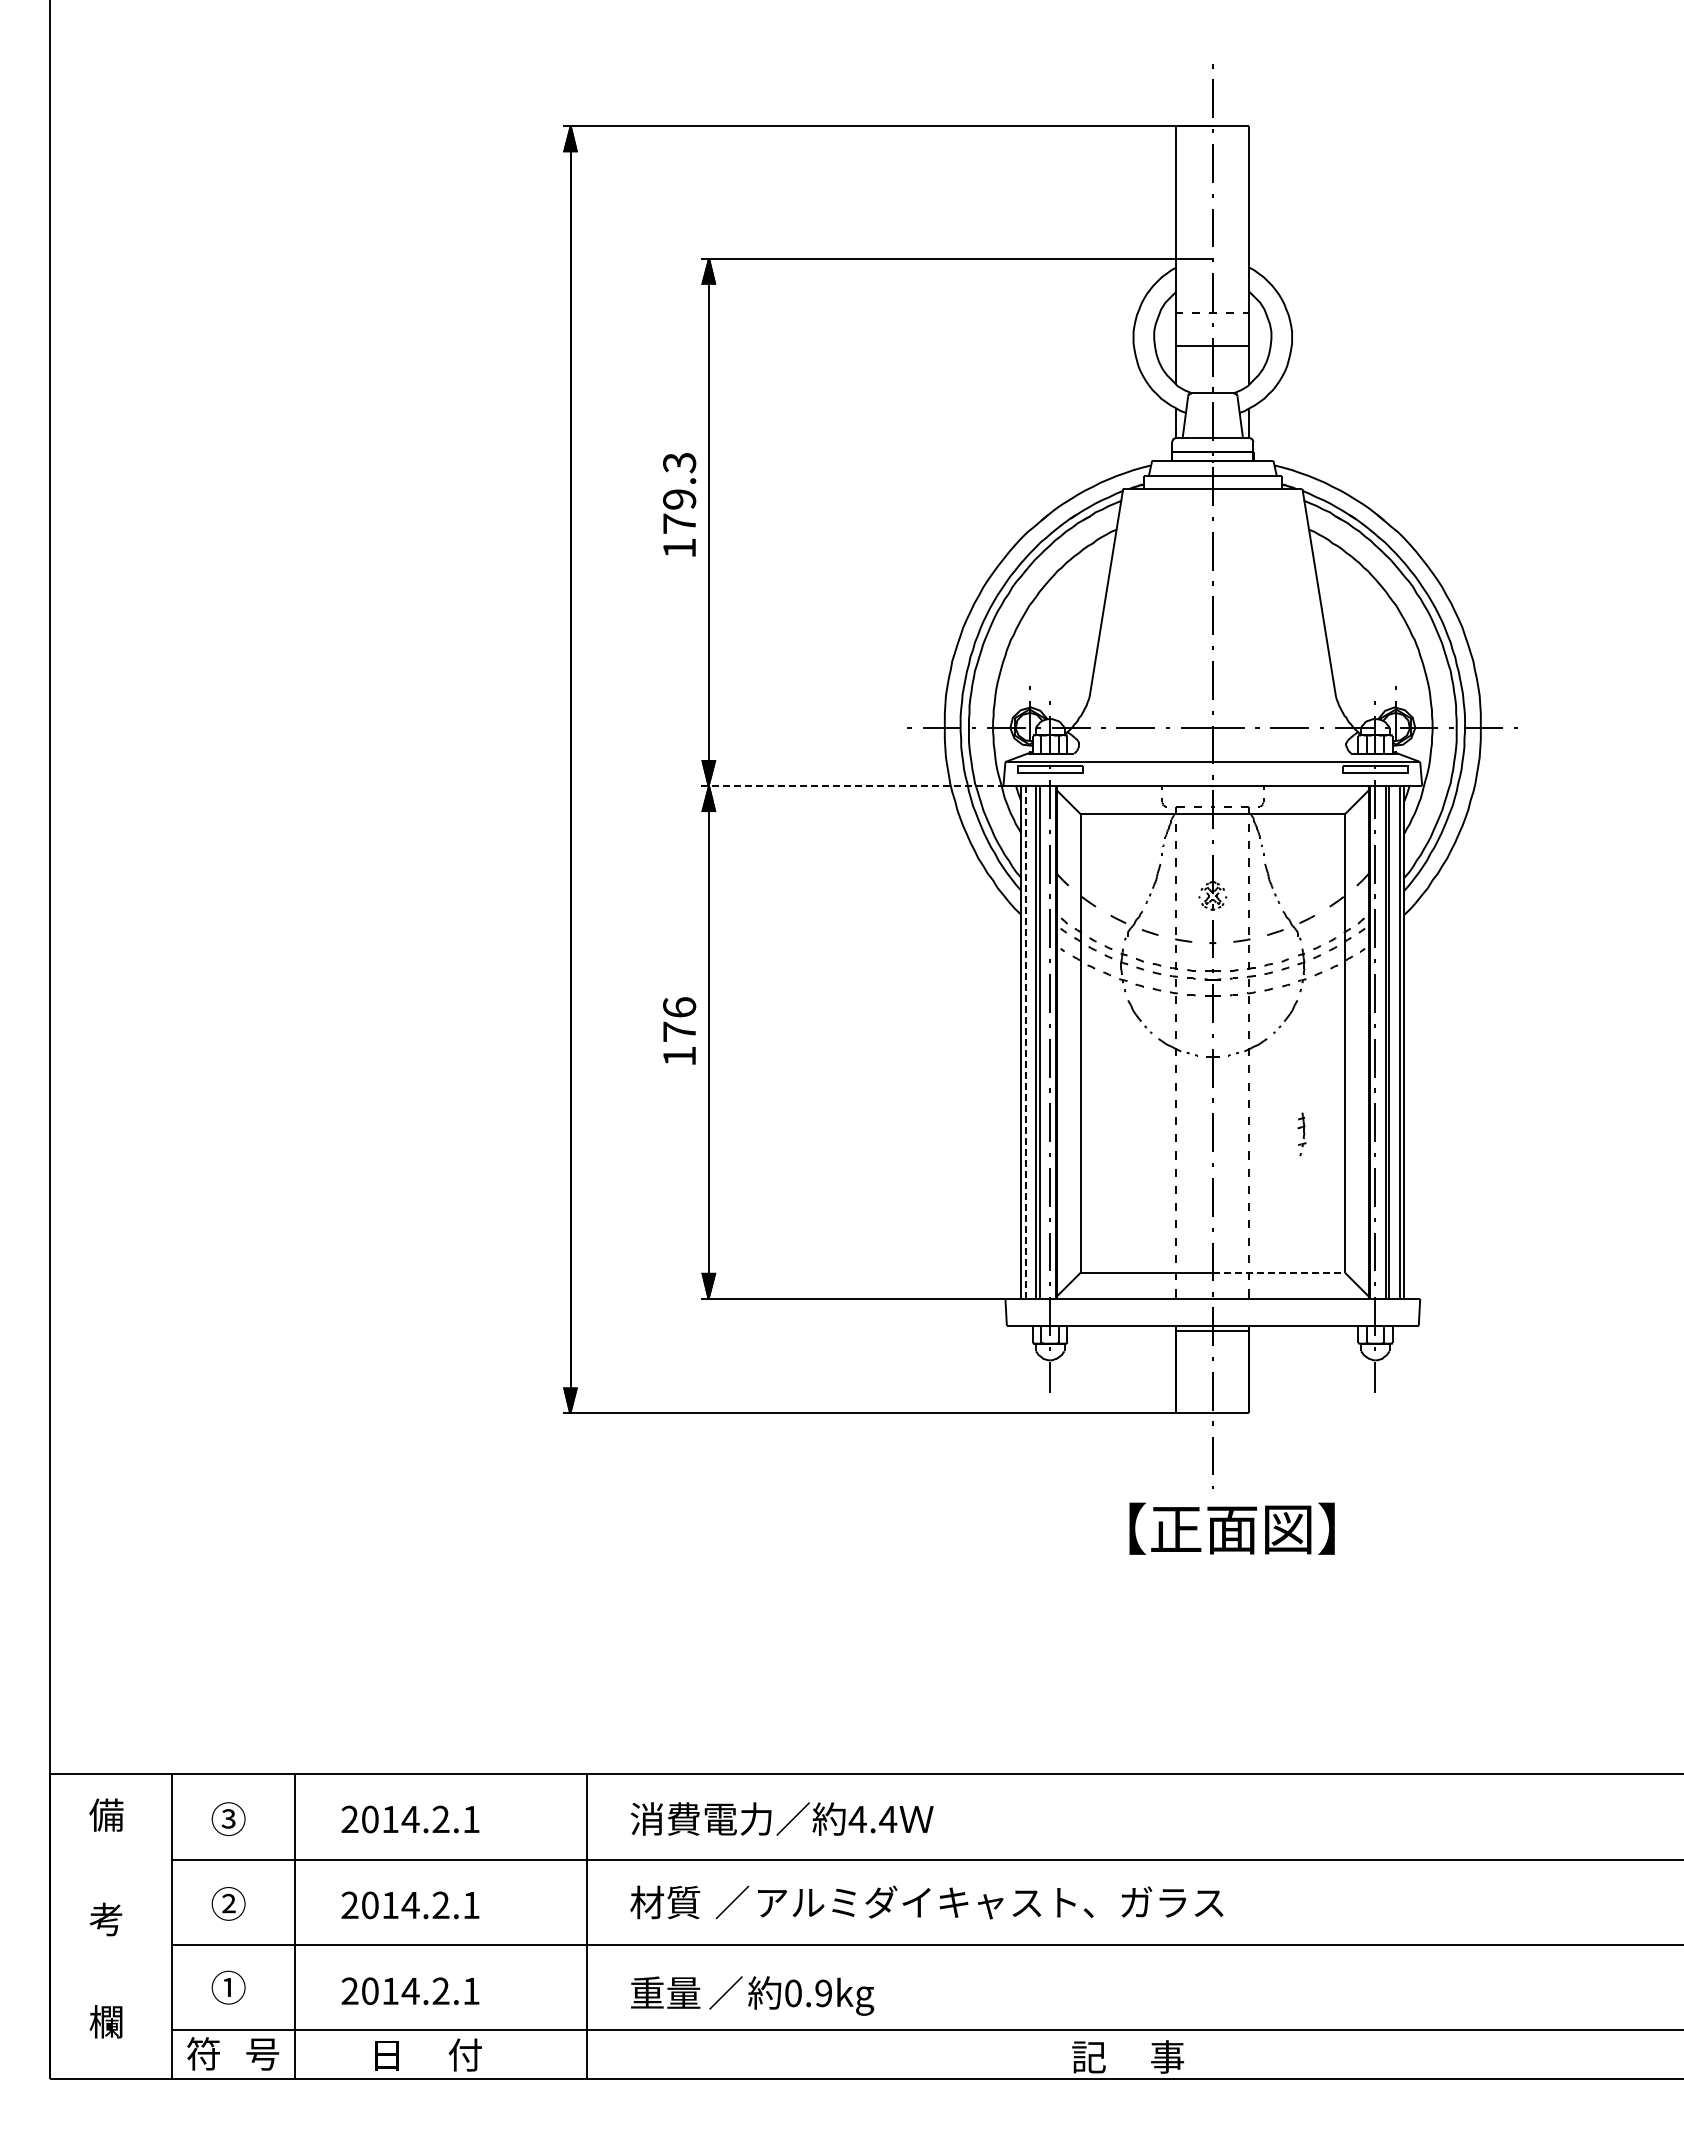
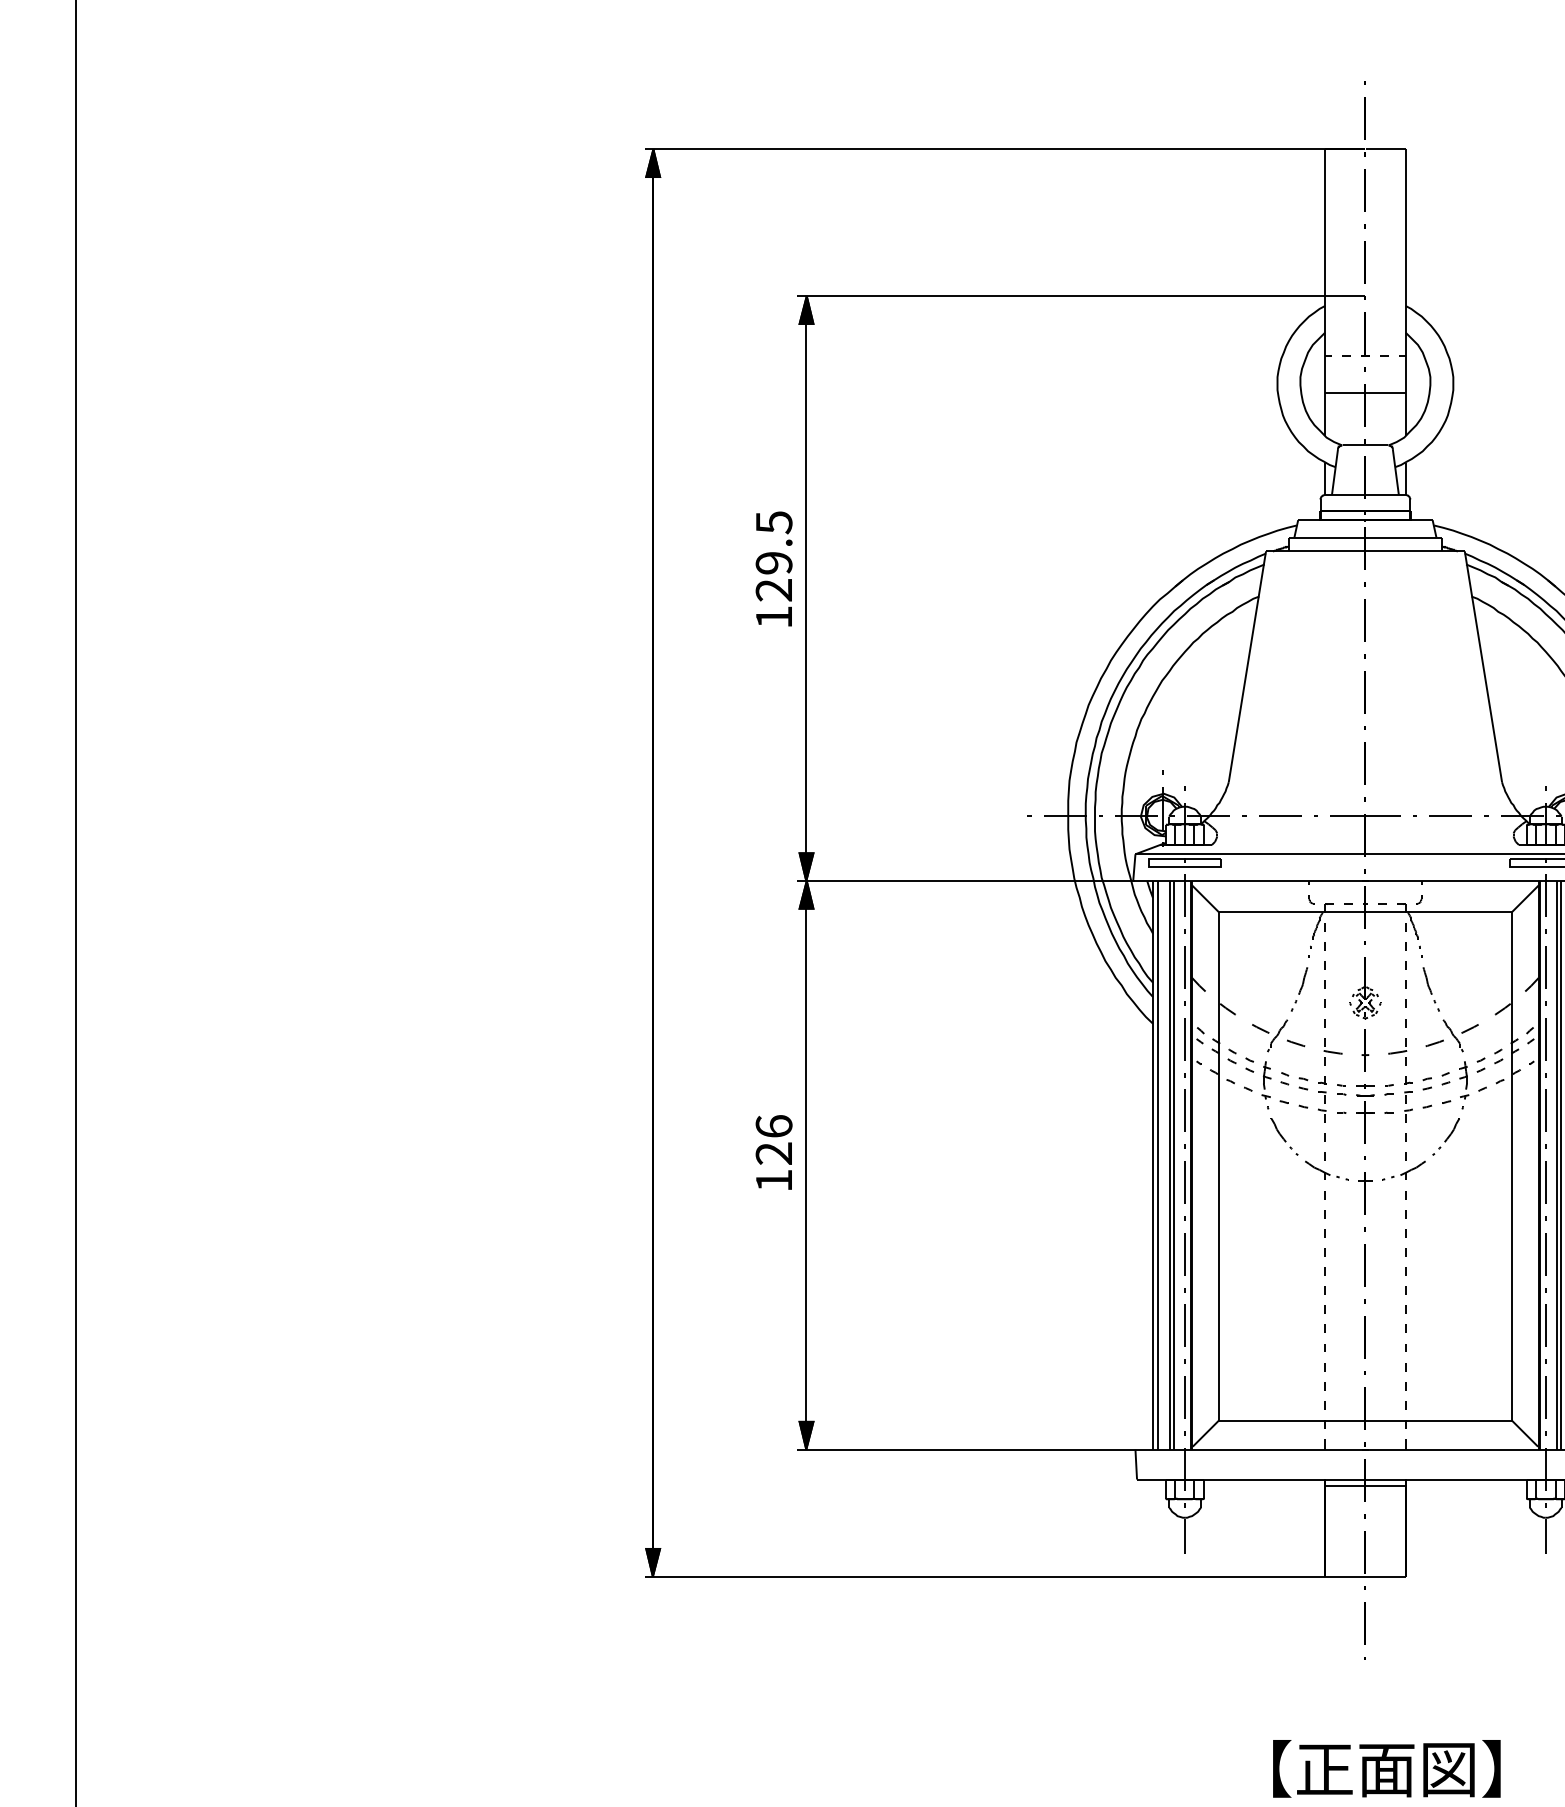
text: (679, 493) -> (774, 556), 179.3 -> 129.5
line: (852, 786) -> (965, 881), dashed -> solid
text: (679, 1031) -> (774, 1153), 176 -> 126
line: (1025, 1041) -> (1157, 1164), dashed -> solid
part: (1301, 1134) -> (1463, 1267), removed
line: (1279, 1272) -> (1439, 1420), dashed -> solid
text: (1231, 1528) -> (1386, 1768), moved

